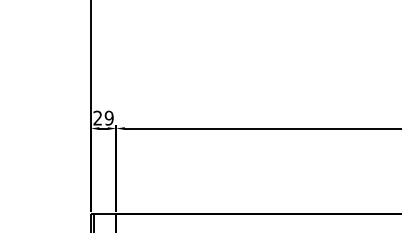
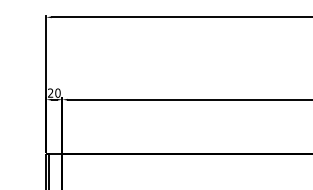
text: (108, 117) -> (57, 92), 29 -> 20

